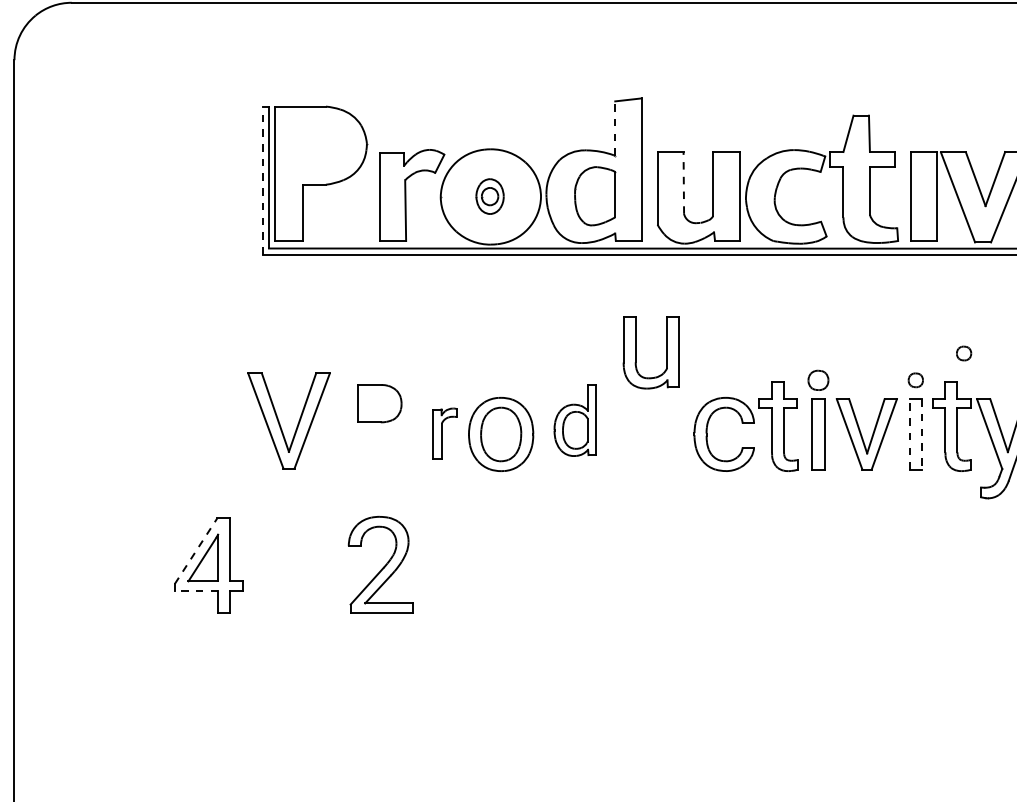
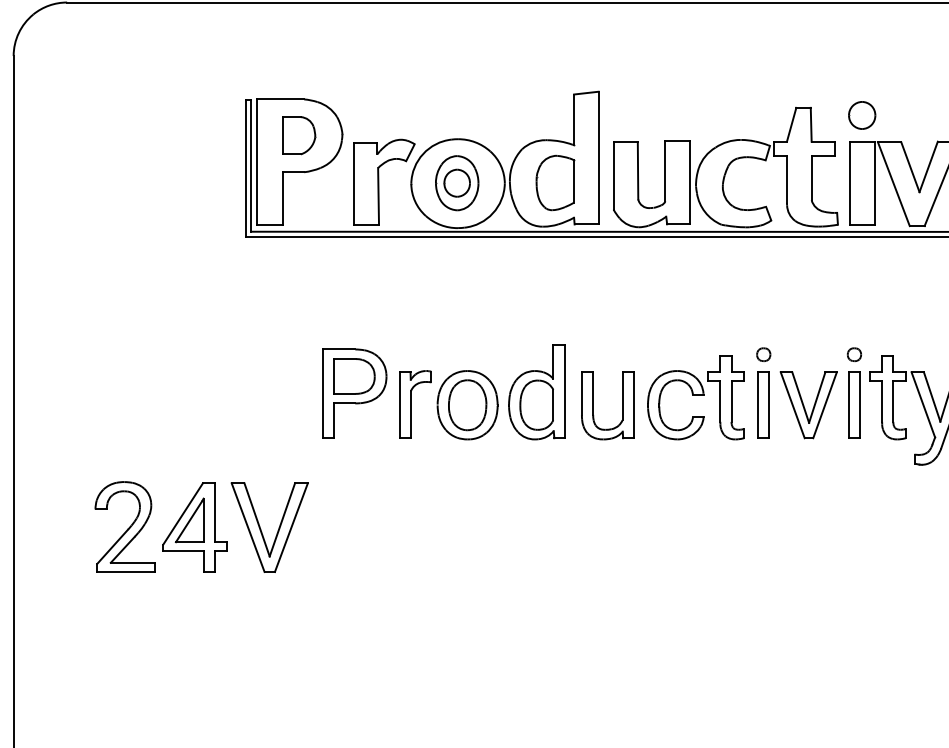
part: (924, 123) -> (862, 115), added
line: (615, 128) -> (574, 119), dashed -> solid
part: (320, 145) -> (299, 135), added
line: (263, 180) -> (245, 168), dashed -> solid
line: (684, 182) -> (638, 170), dashed -> solid
part: (490, 196) -> (457, 183), size x1.67
part: (636, 352) -> (593, 405), moved
part: (963, 353) -> (898, 329), removed
part: (818, 380) -> (763, 354), size x0.71
part: (574, 420) -> (536, 392), size x1.43
part: (379, 421) -> (354, 393), added
part: (280, 422) -> (261, 529), moved
part: (445, 433) -> (415, 404), size x1.43
line: (909, 434) -> (848, 405), dashed -> solid
line: (921, 434) -> (859, 405), dashed -> solid
line: (196, 551) -> (183, 514), dashed -> solid
part: (379, 564) -> (124, 526), moved
line: (195, 591) -> (182, 551), dashed -> solid

